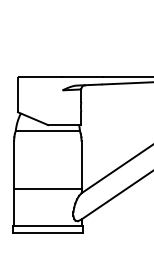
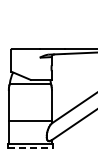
line: (48, 232) -> (30, 148), solid -> dashed

